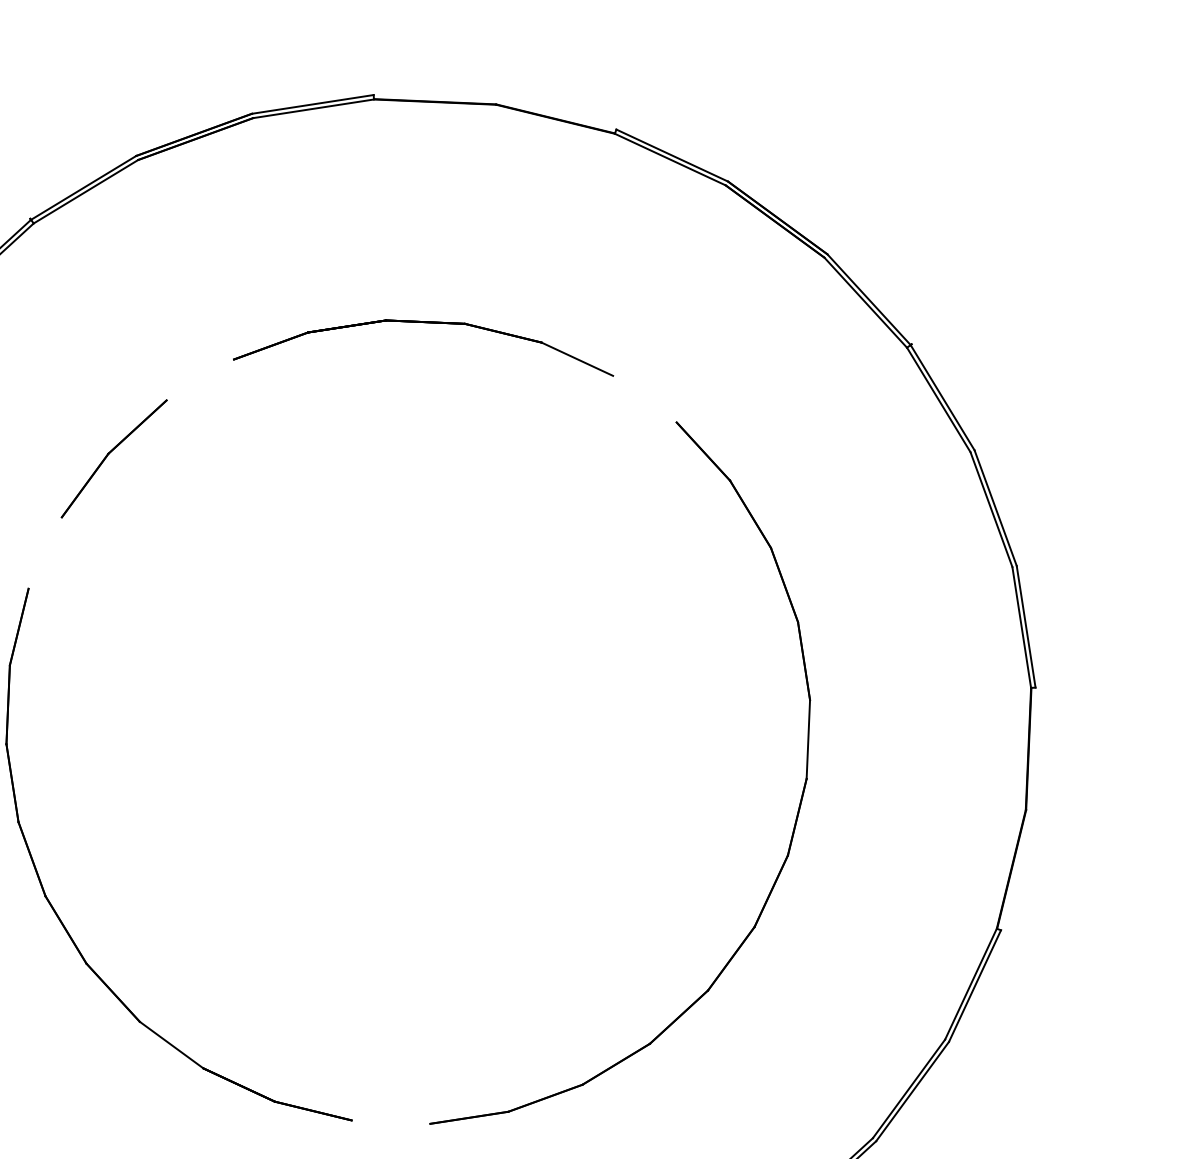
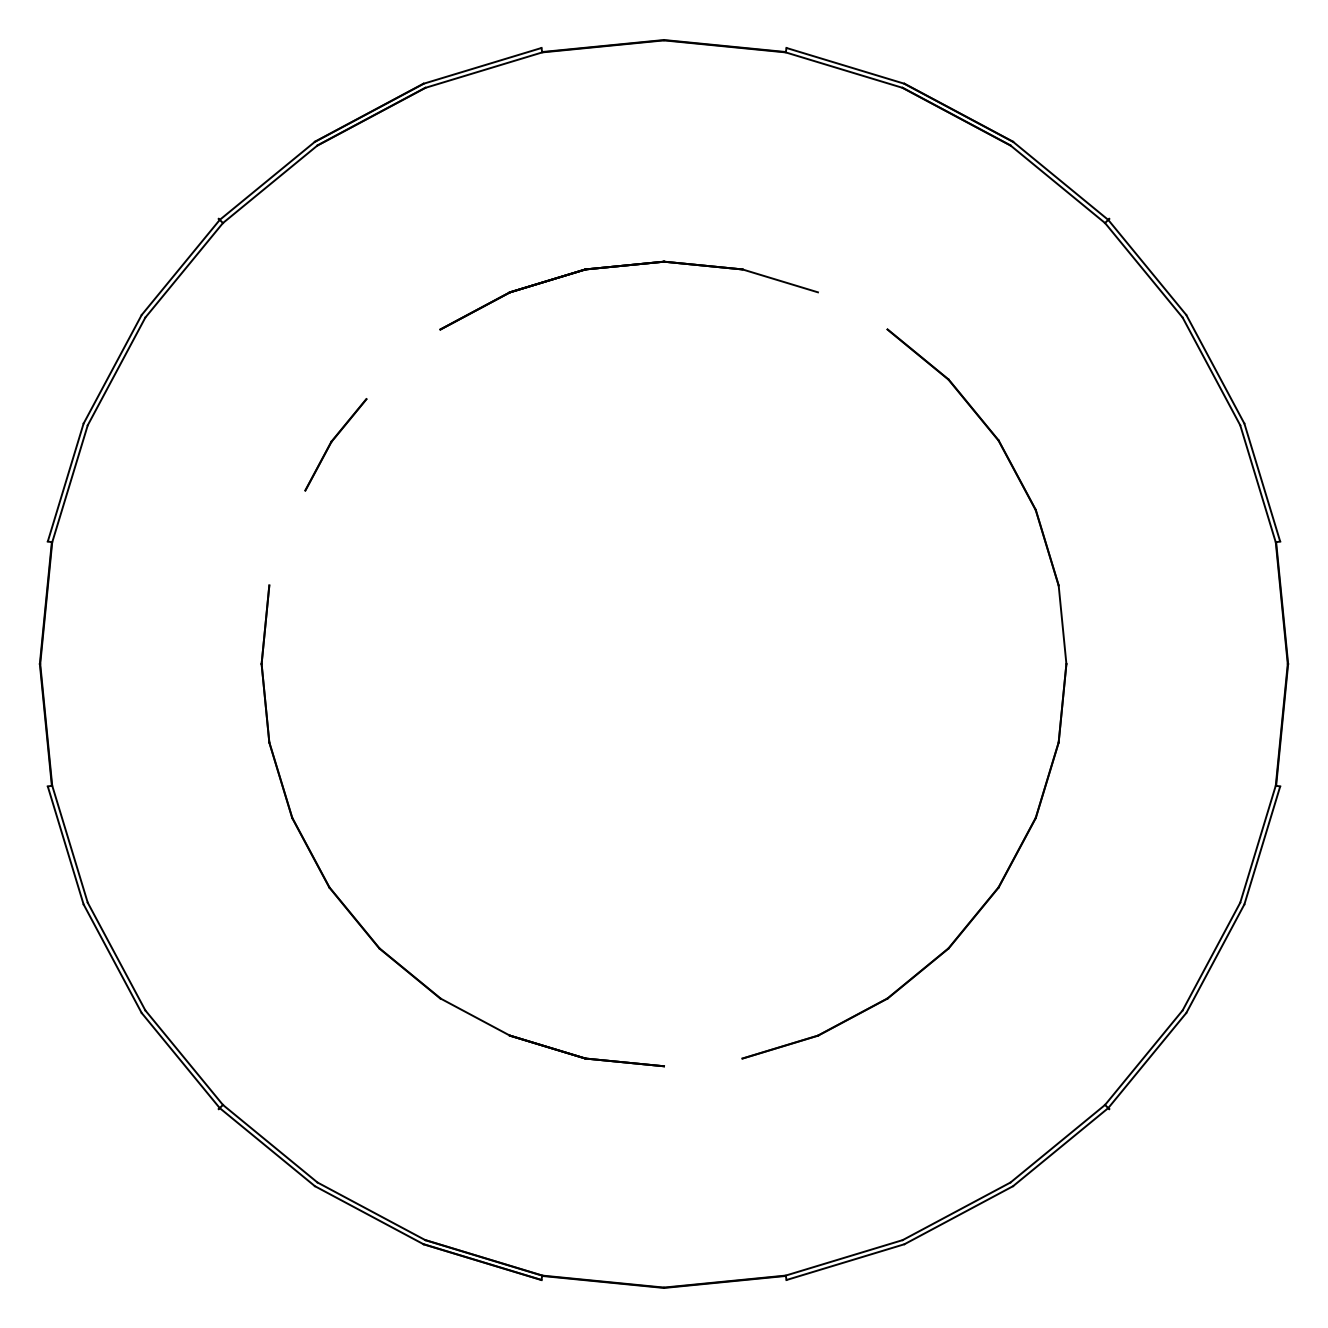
part: (113, 458) -> (335, 444), size x0.7

